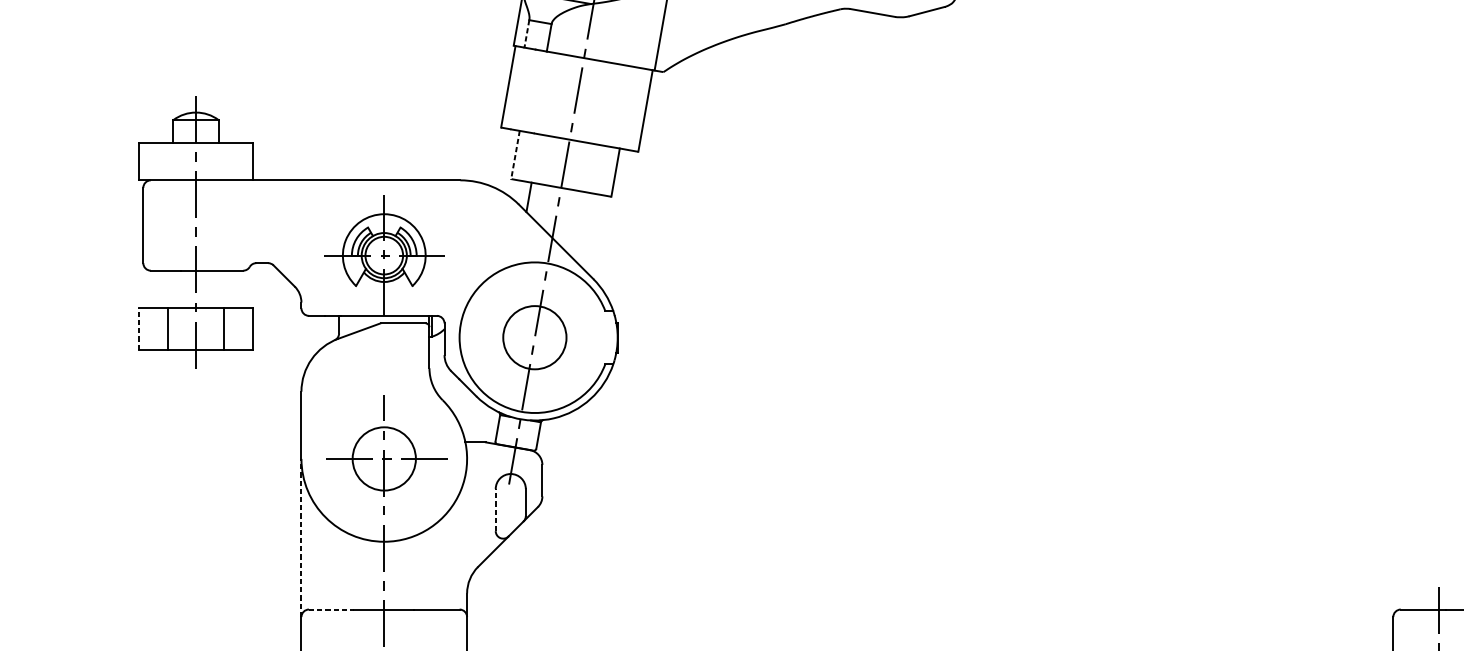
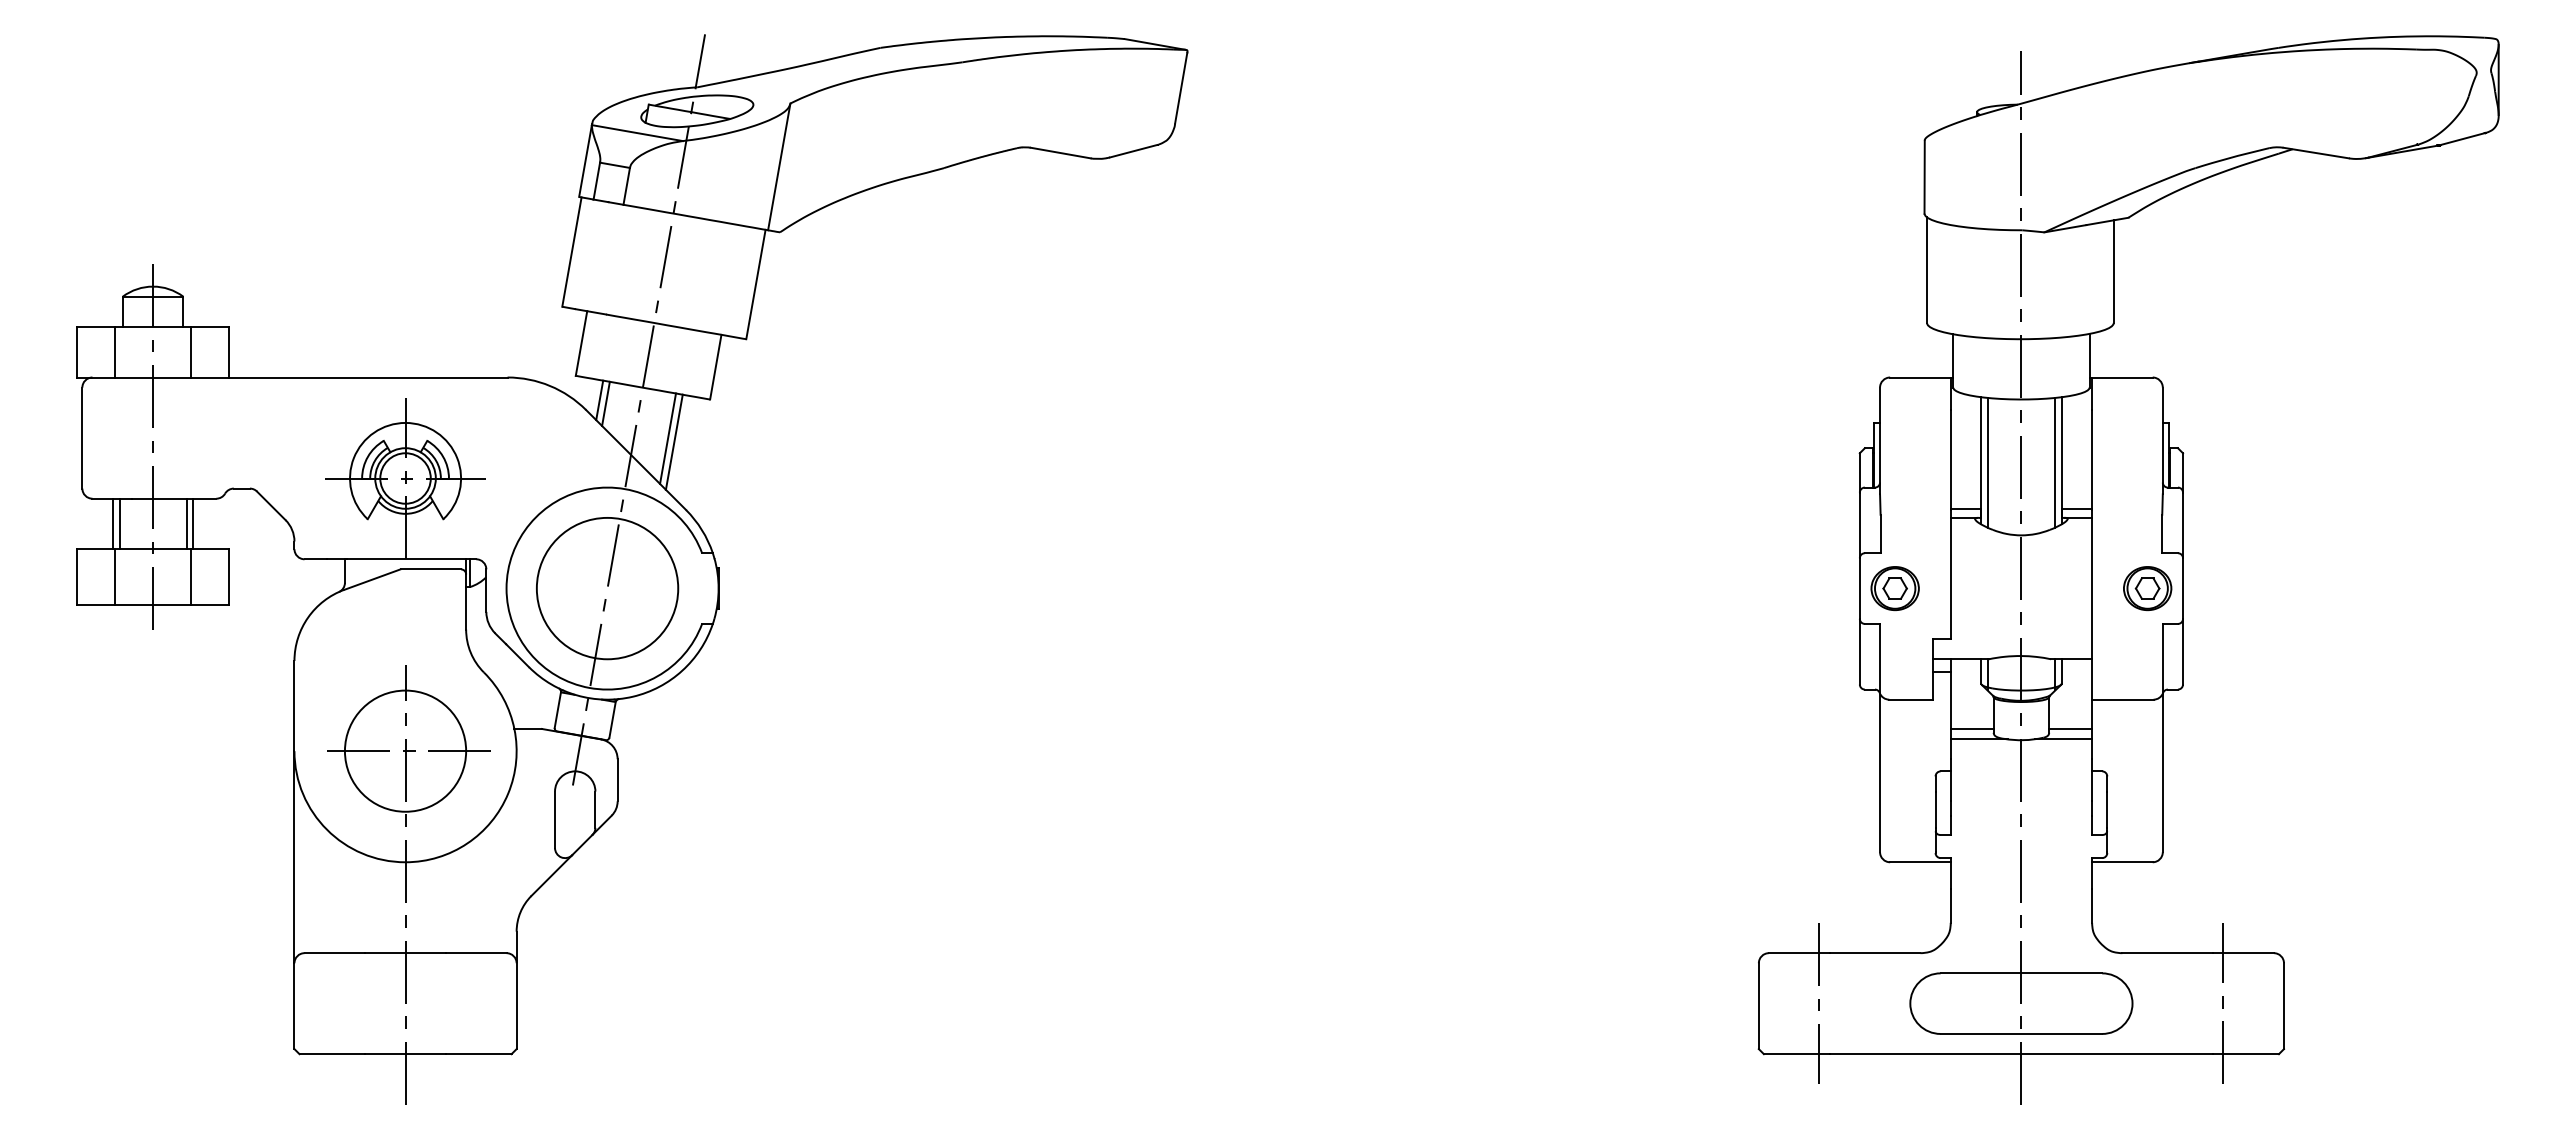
line: (526, 34) -> (596, 181), dashed -> solid
line: (515, 154) -> (581, 343), dashed -> solid
line: (168, 161) -> (115, 352), added
line: (223, 161) -> (190, 352), added
line: (533, 199) -> (605, 403), added
line: (580, 225) -> (668, 438), added
line: (584, 228) -> (673, 441), added
line: (165, 289) -> (112, 523), added
line: (171, 289) -> (119, 523), added
line: (220, 289) -> (186, 523), added
line: (226, 289) -> (193, 523), added
line: (139, 328) -> (77, 576), dashed -> solid
circle: (534, 337) -> (607, 588), size x1.67
circle: (384, 458) -> (405, 750), size x1.43
line: (496, 509) -> (555, 819), dashed -> solid
line: (301, 537) -> (294, 856), dashed -> solid
line: (332, 609) -> (335, 953), dashed -> solid

